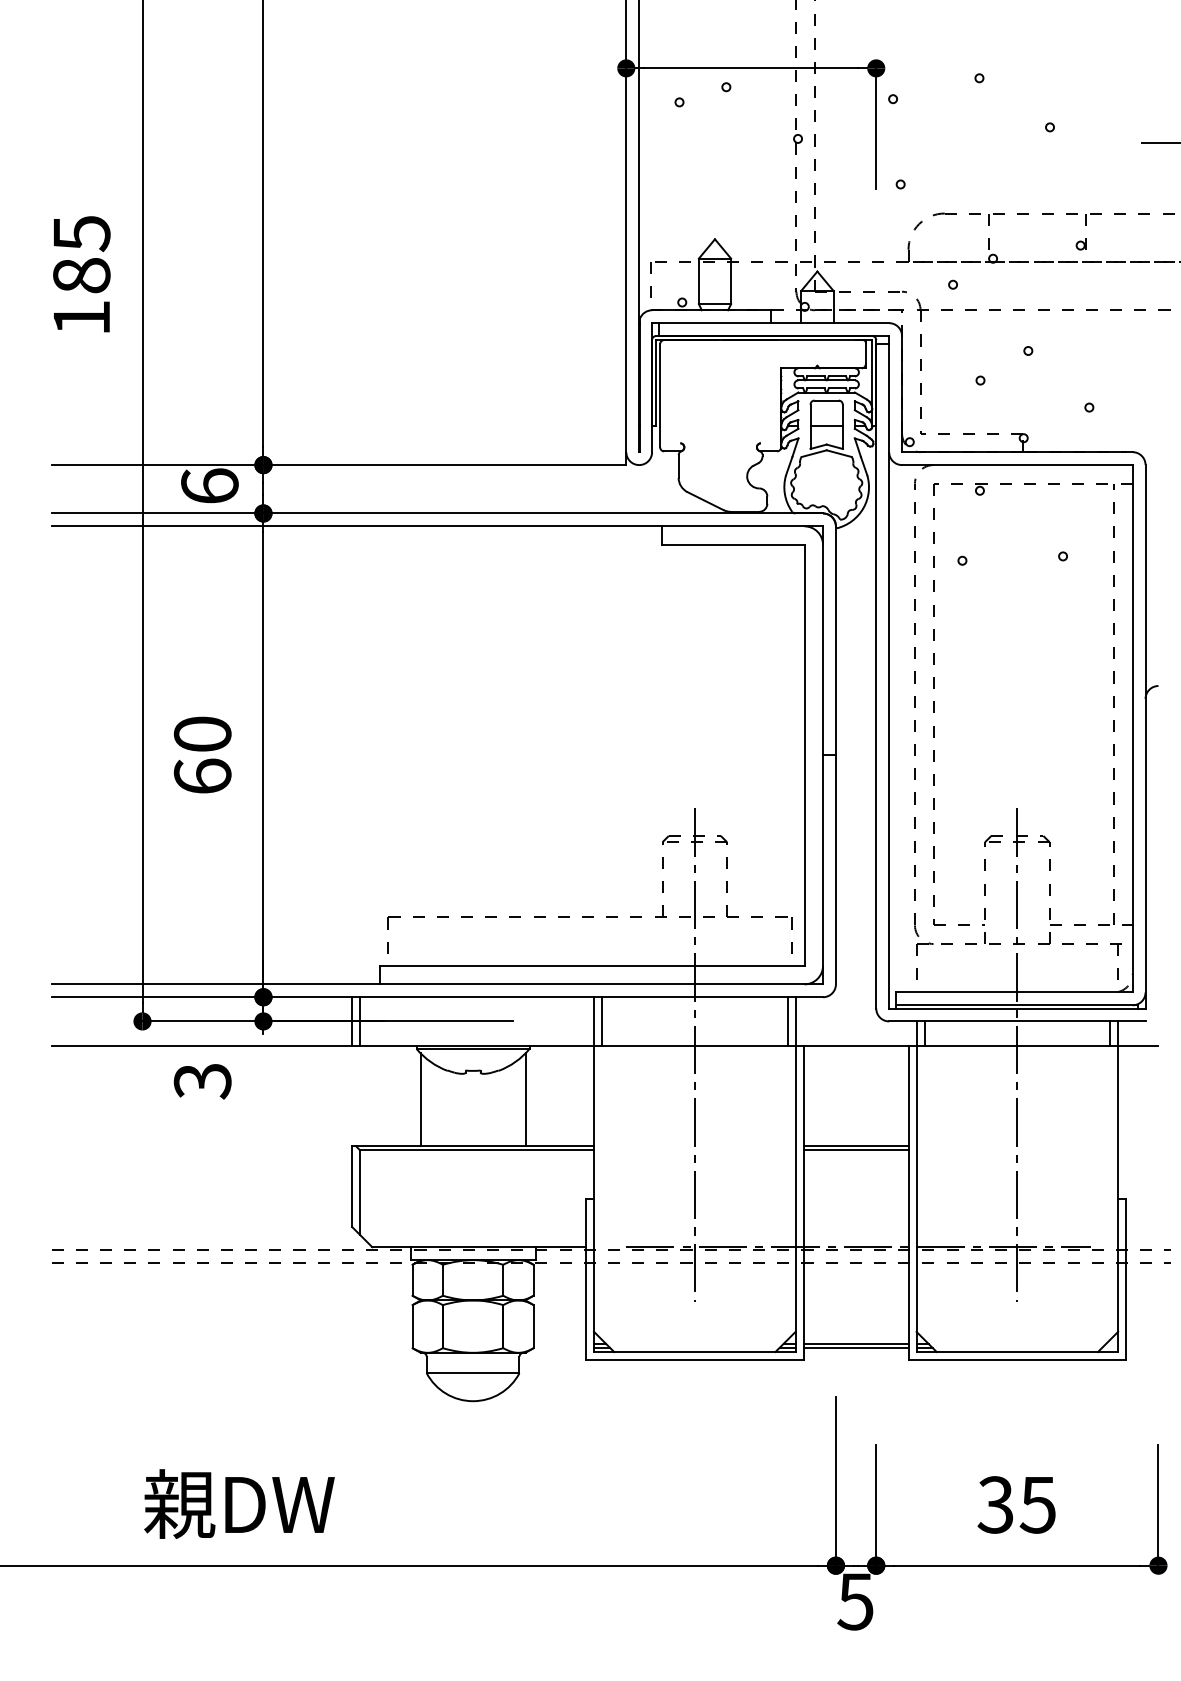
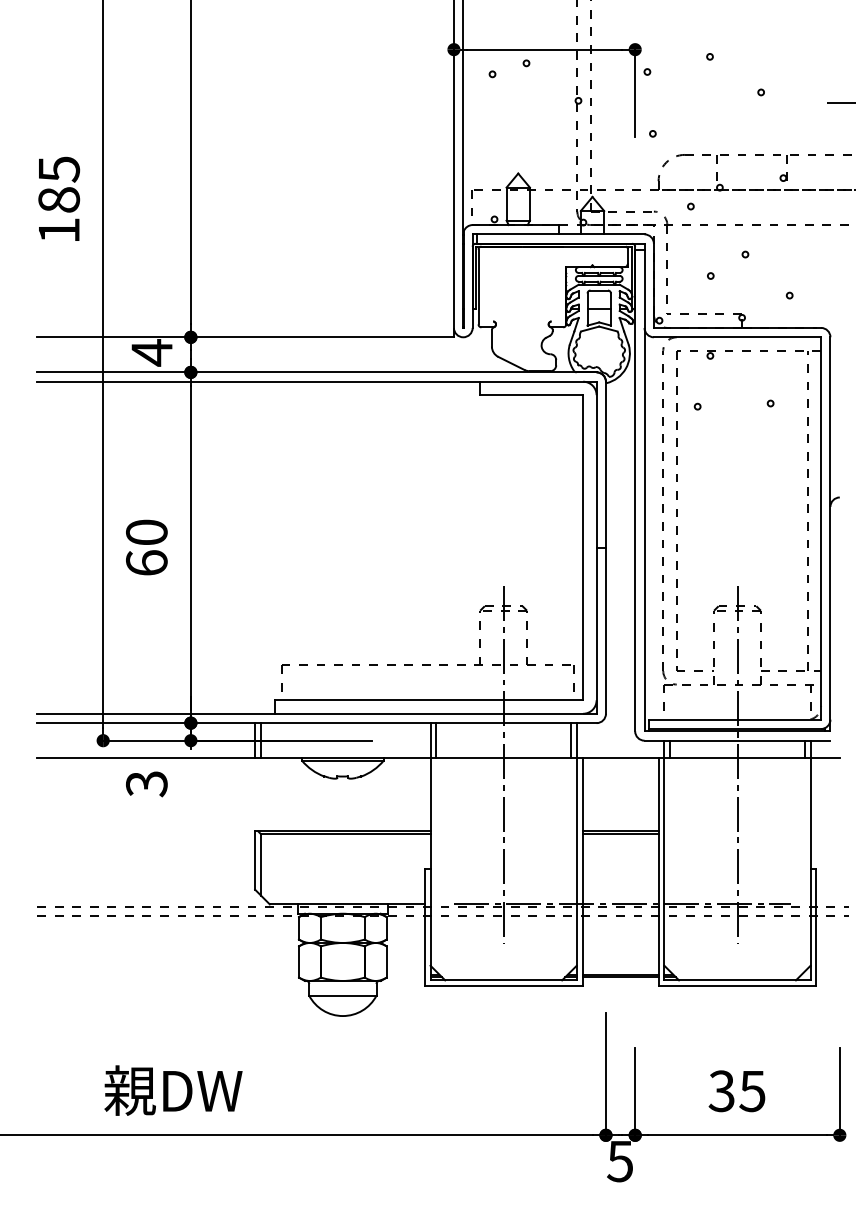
text: (209, 486) -> (151, 352), 6 -> 4
line: (420, 1099) -> (304, 797), removed
line: (524, 1099) -> (380, 797), removed

